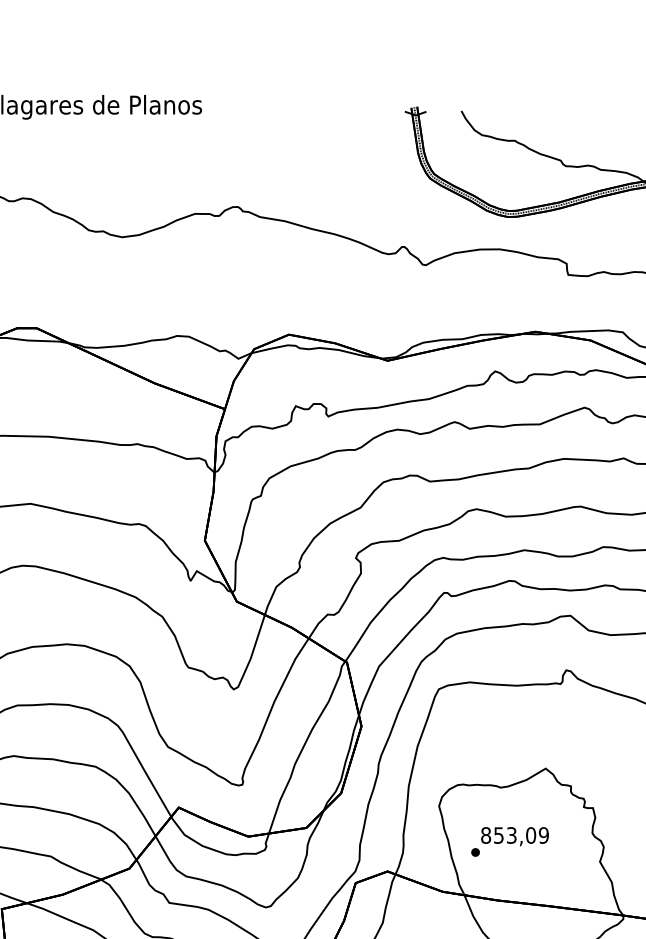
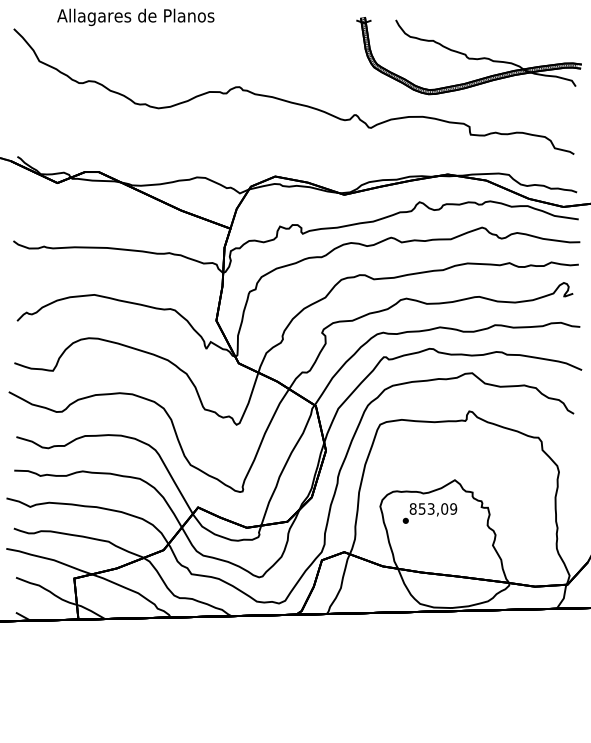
text: (509, 841) -> (429, 513), moved

